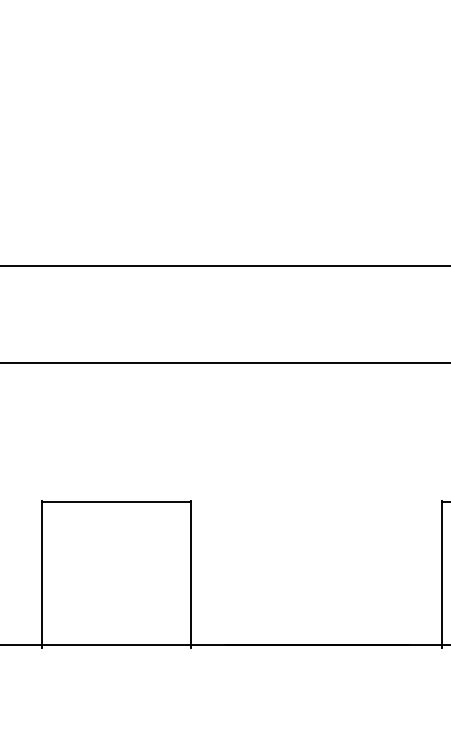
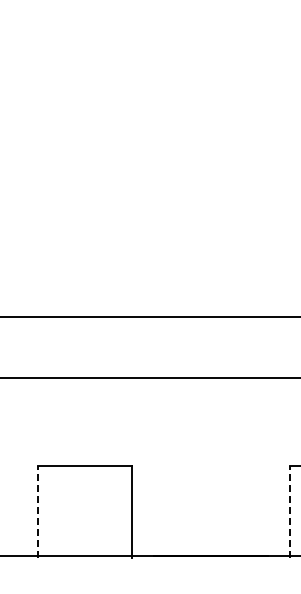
line: (41, 574) -> (37, 511), solid -> dashed
line: (442, 574) -> (290, 511), solid -> dashed

